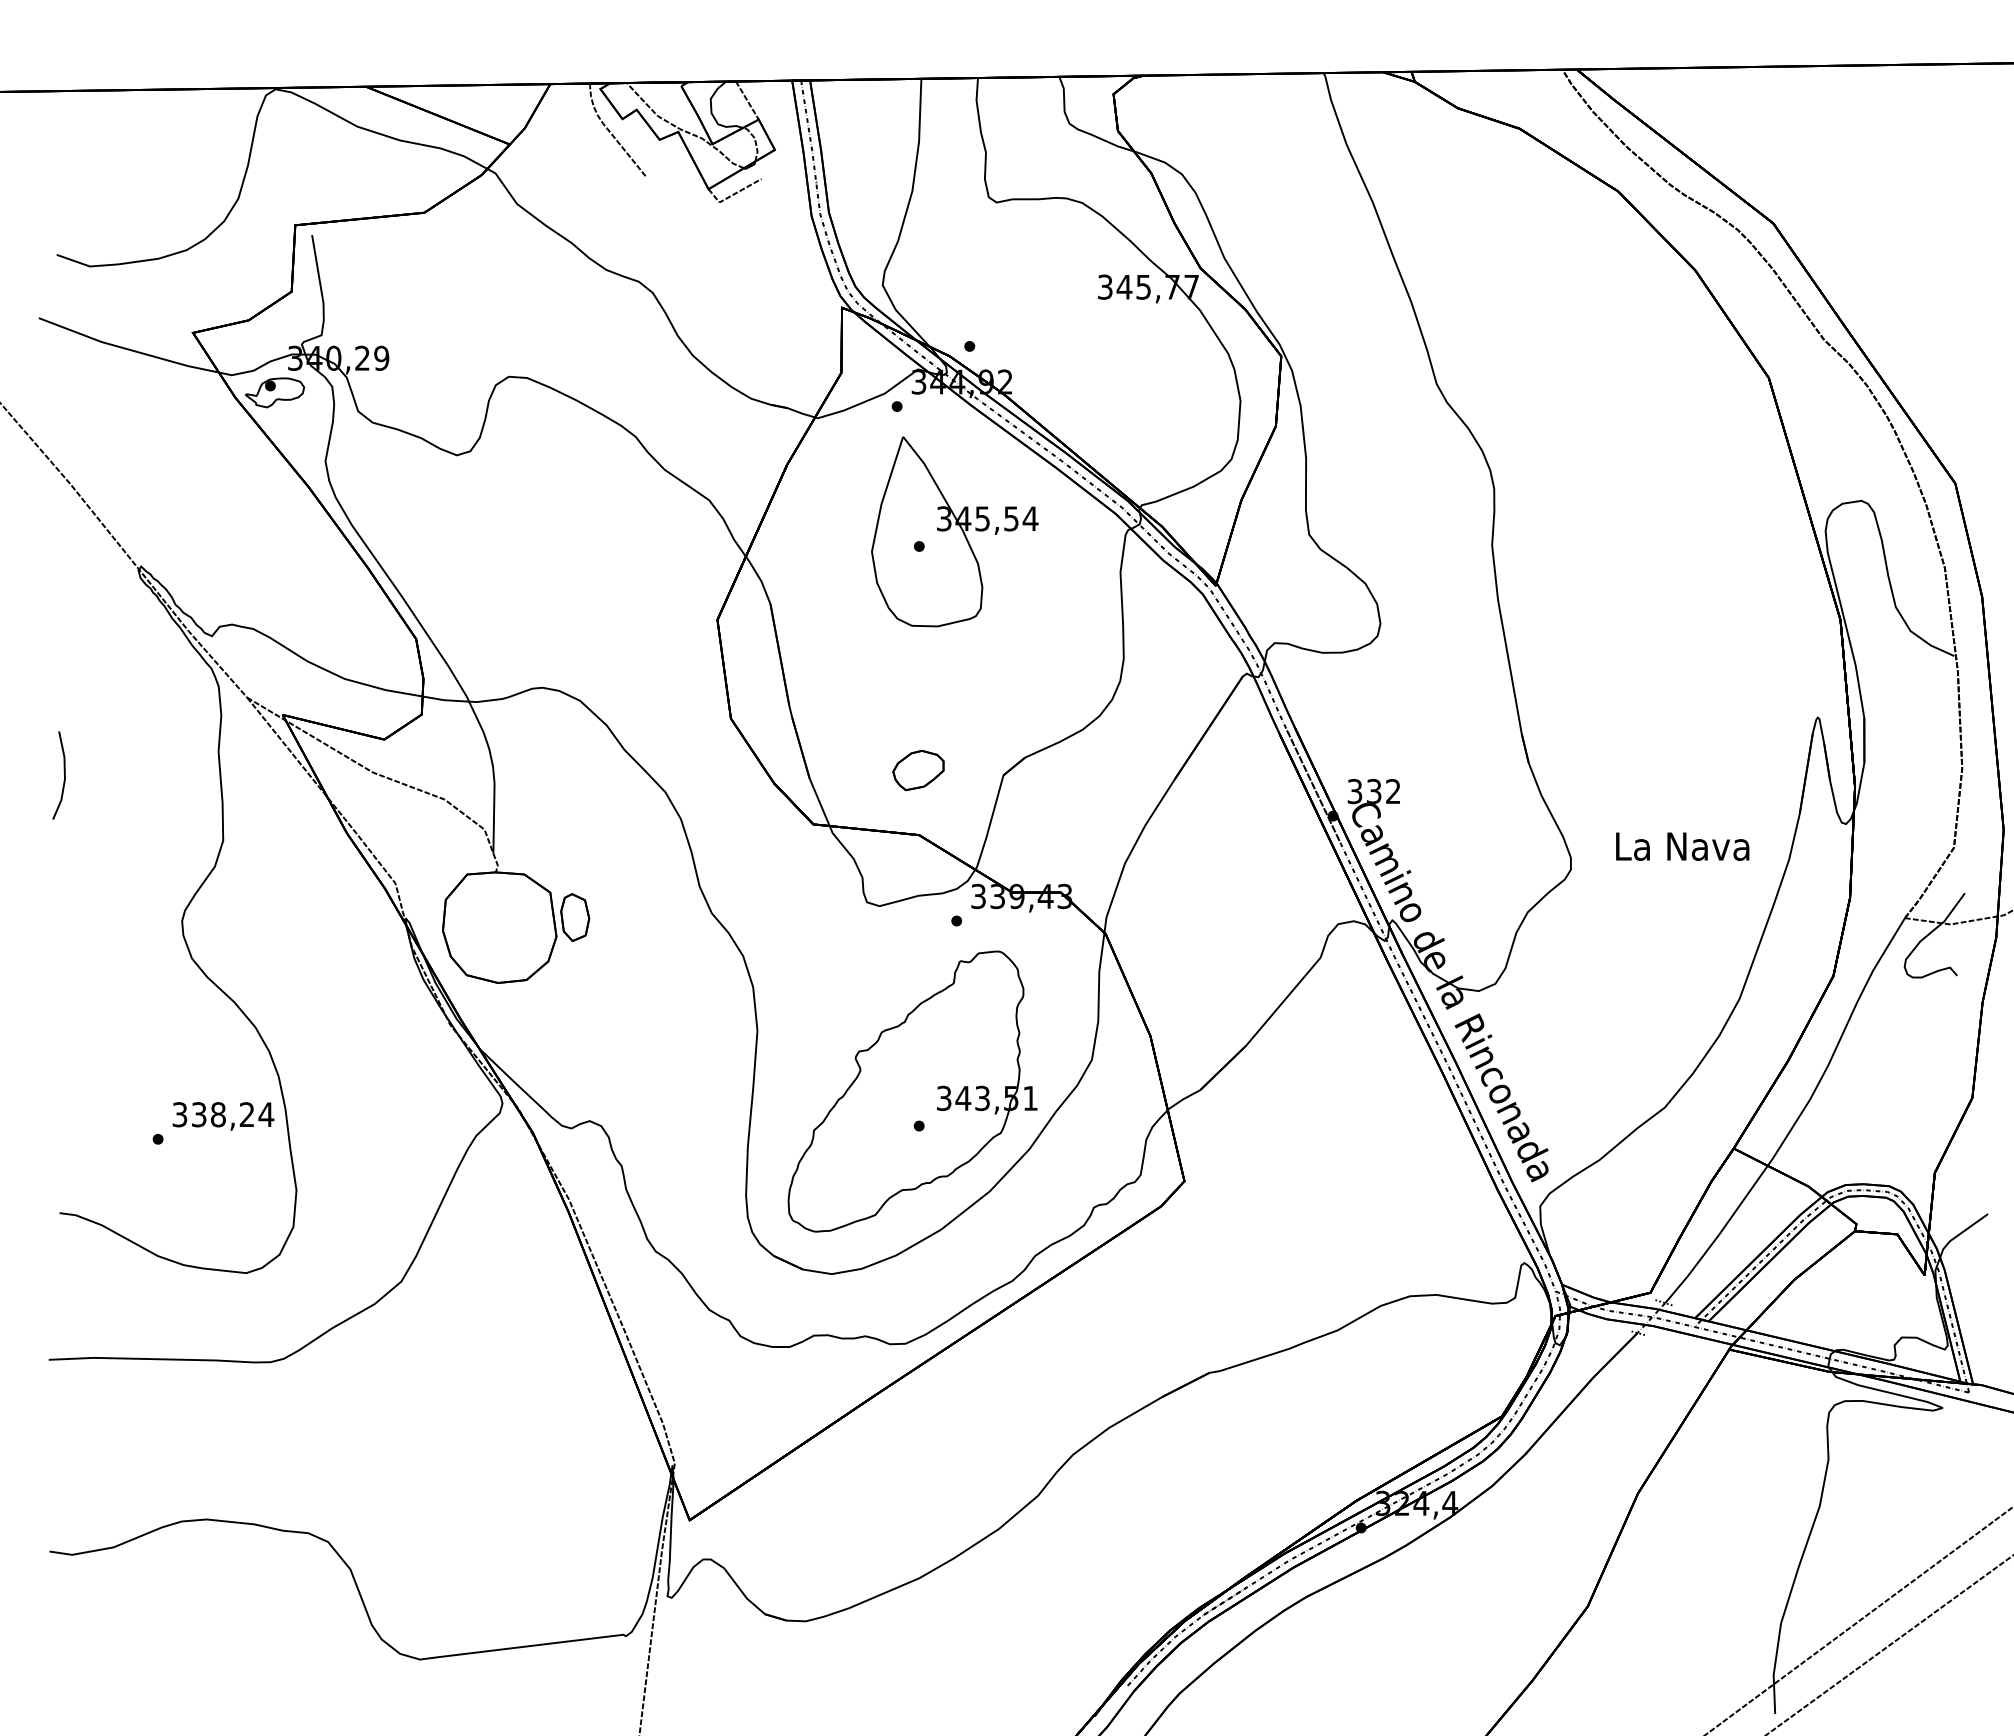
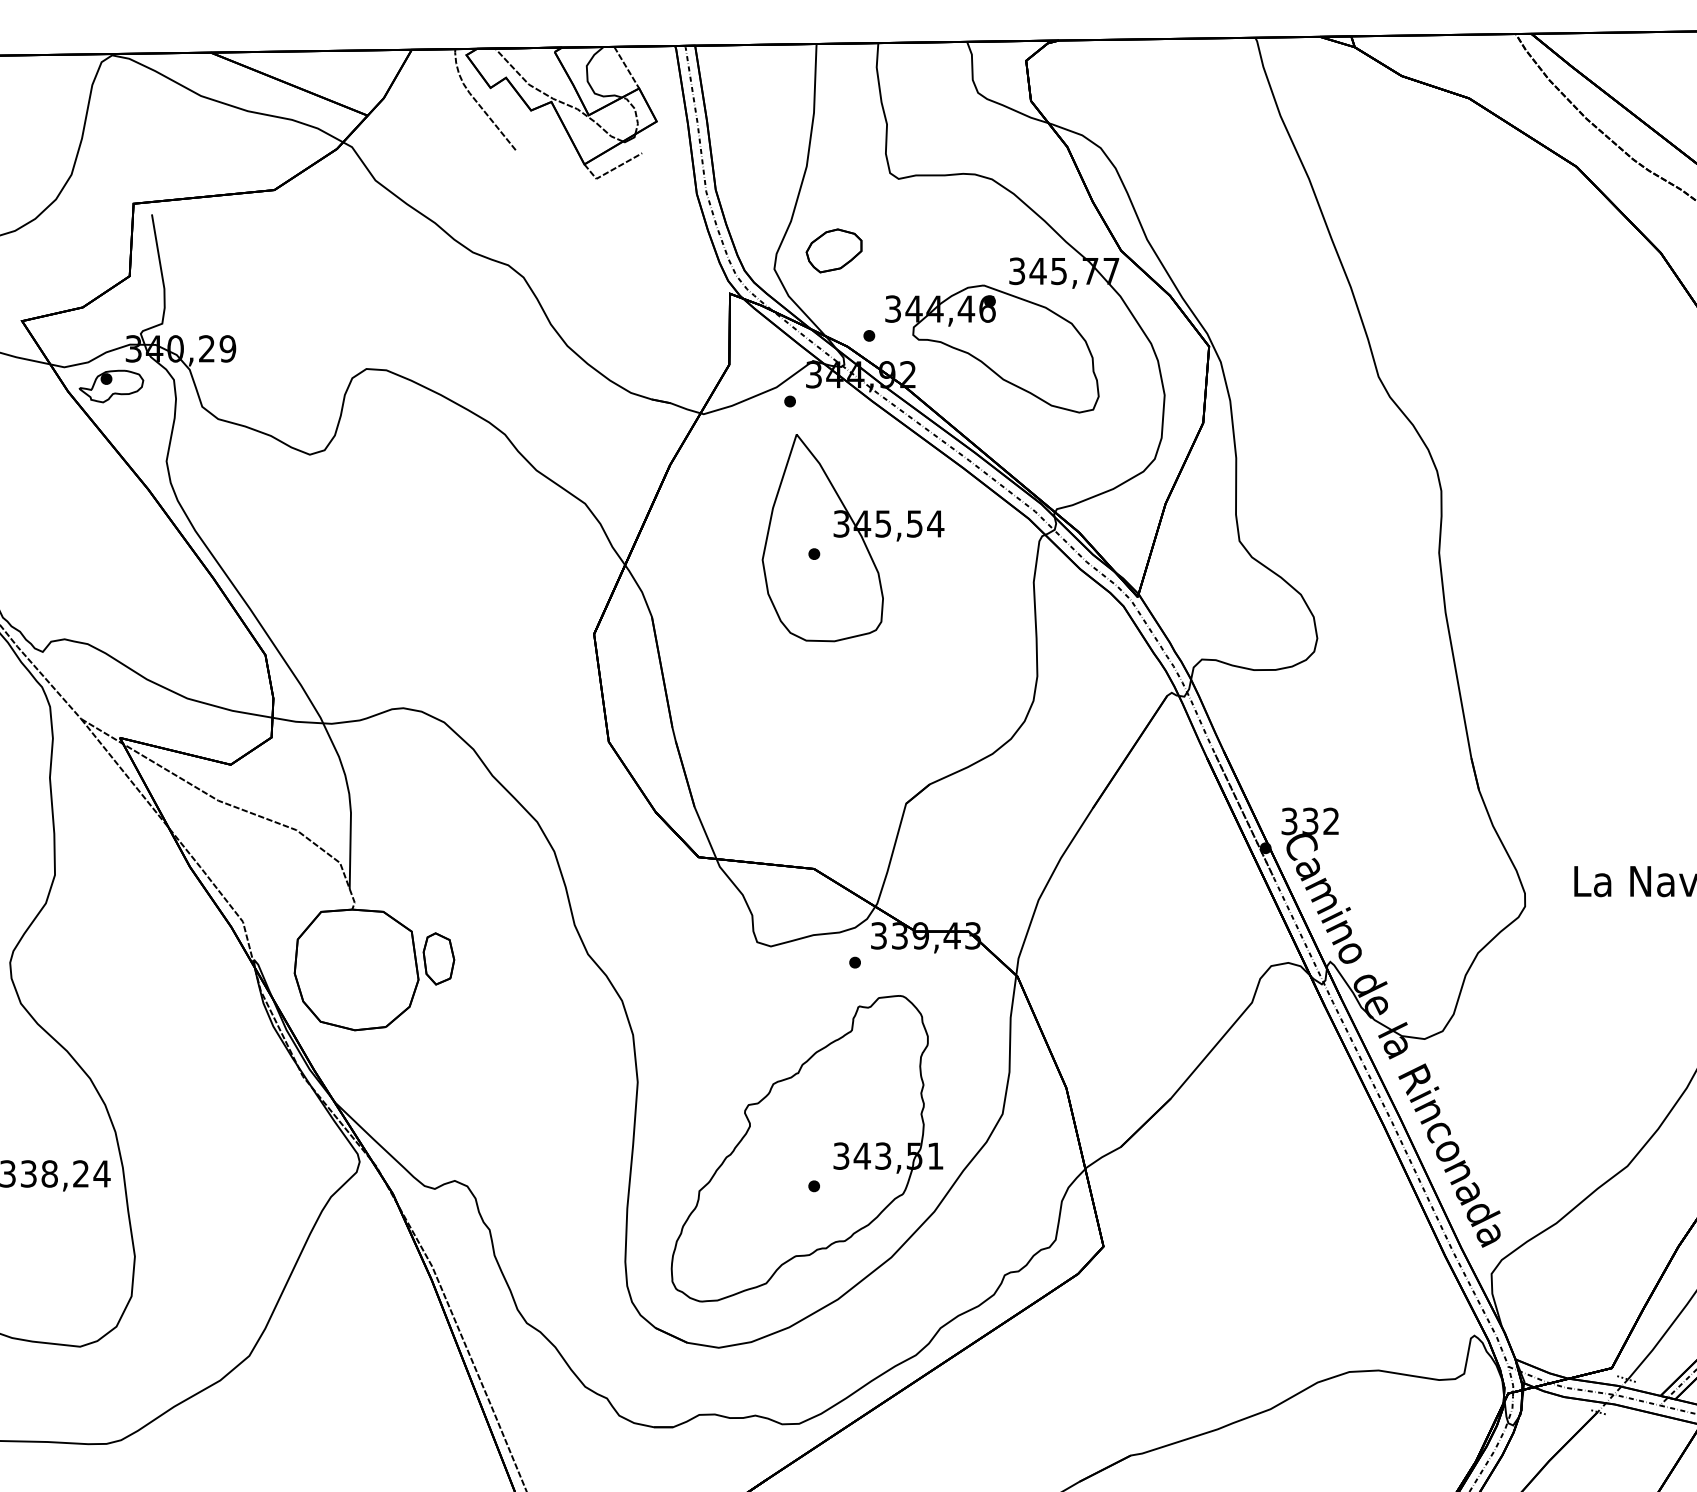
part: (1082, 358) -> (992, 349), added
part: (918, 770) -> (834, 250), moved

